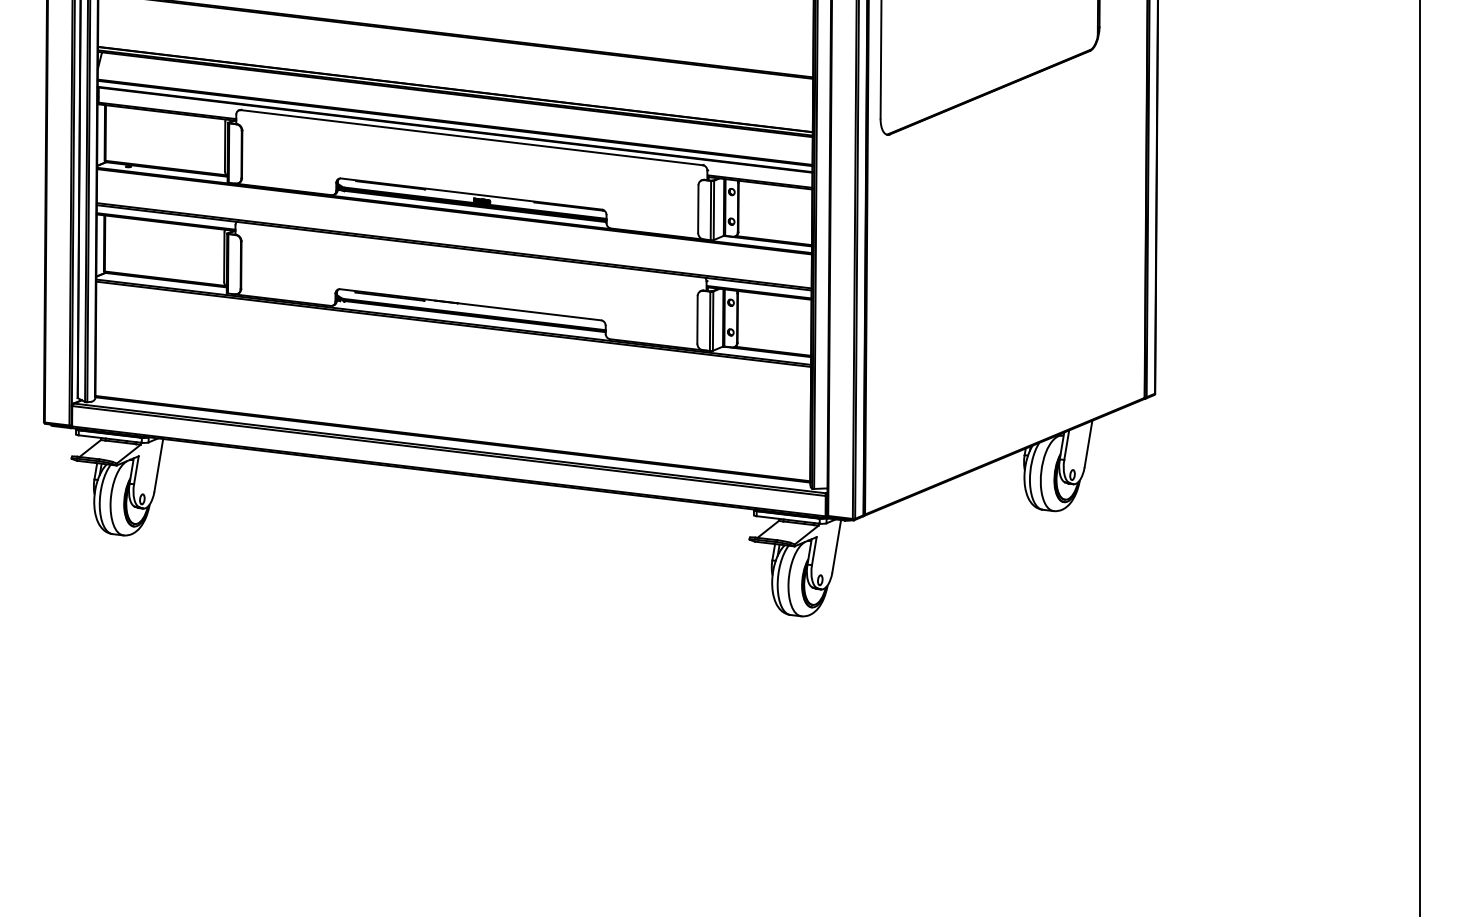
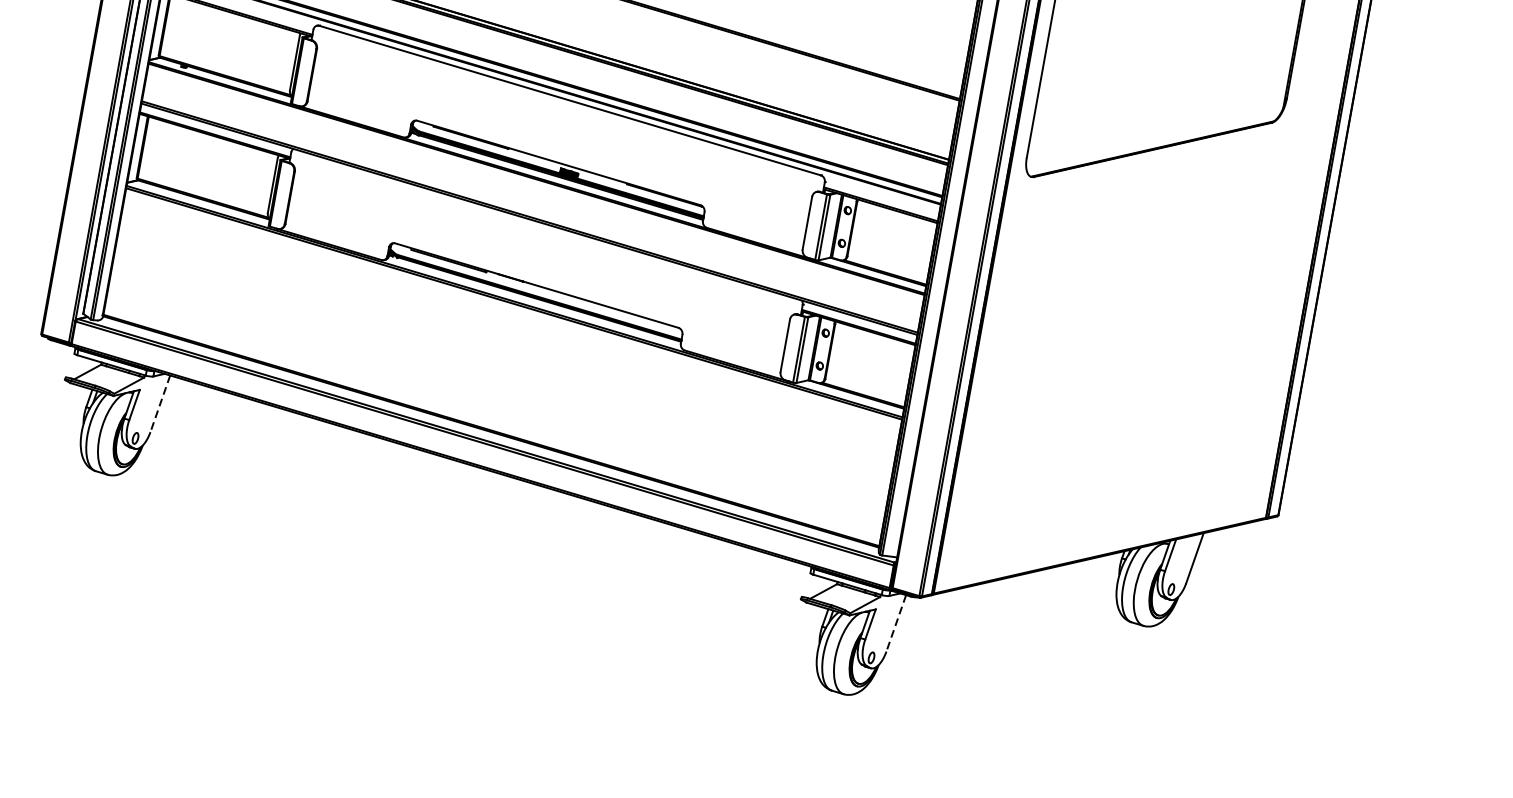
line: (158, 465) -> (159, 403), solid -> dashed
line: (836, 546) -> (896, 623), solid -> dashed

